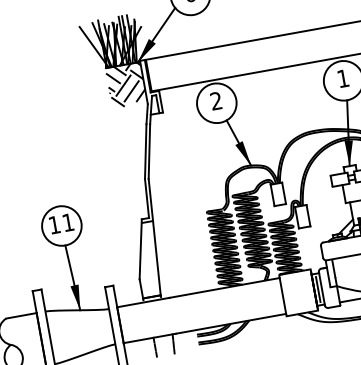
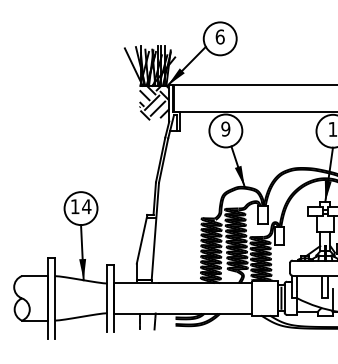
text: (215, 100) -> (225, 128), 2 -> 9
text: (67, 222) -> (86, 206), 11 -> 14

